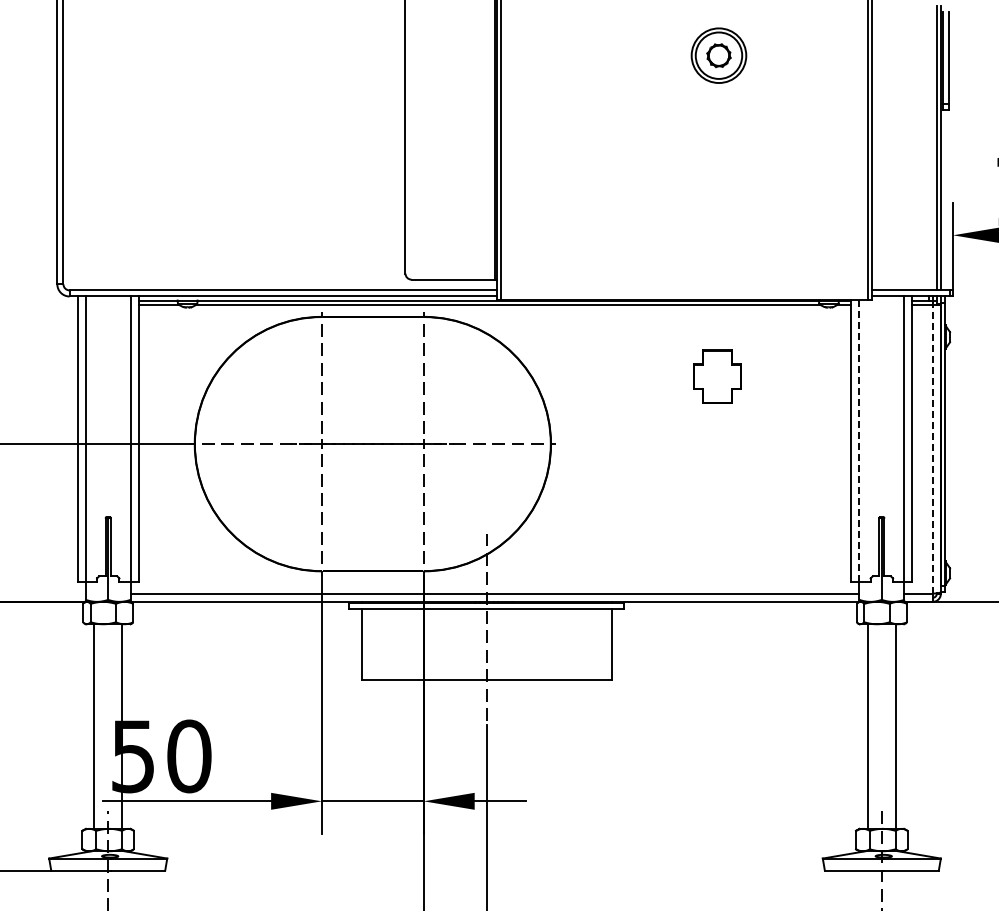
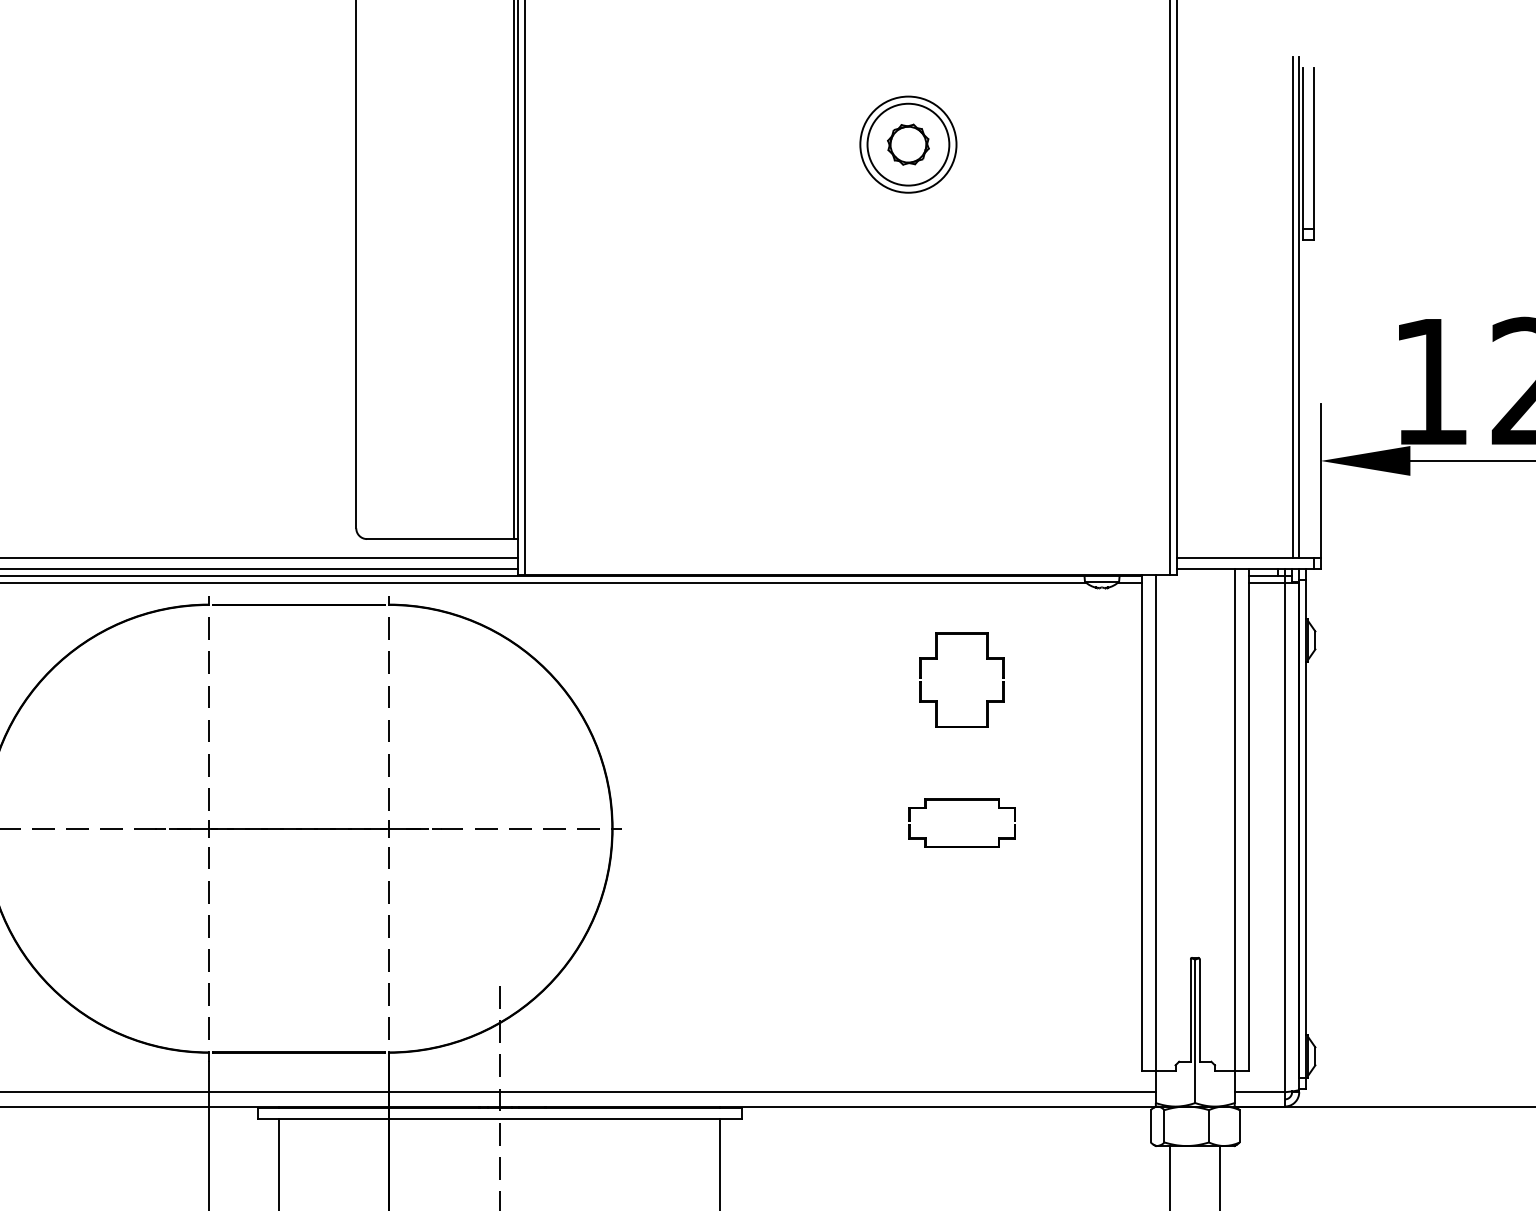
part: (717, 376) -> (962, 679), moved
part: (749, 440) -> (962, 822), added
line: (859, 440) -> (1155, 822), dashed -> solid
line: (932, 449) -> (1284, 838), dashed -> solid

